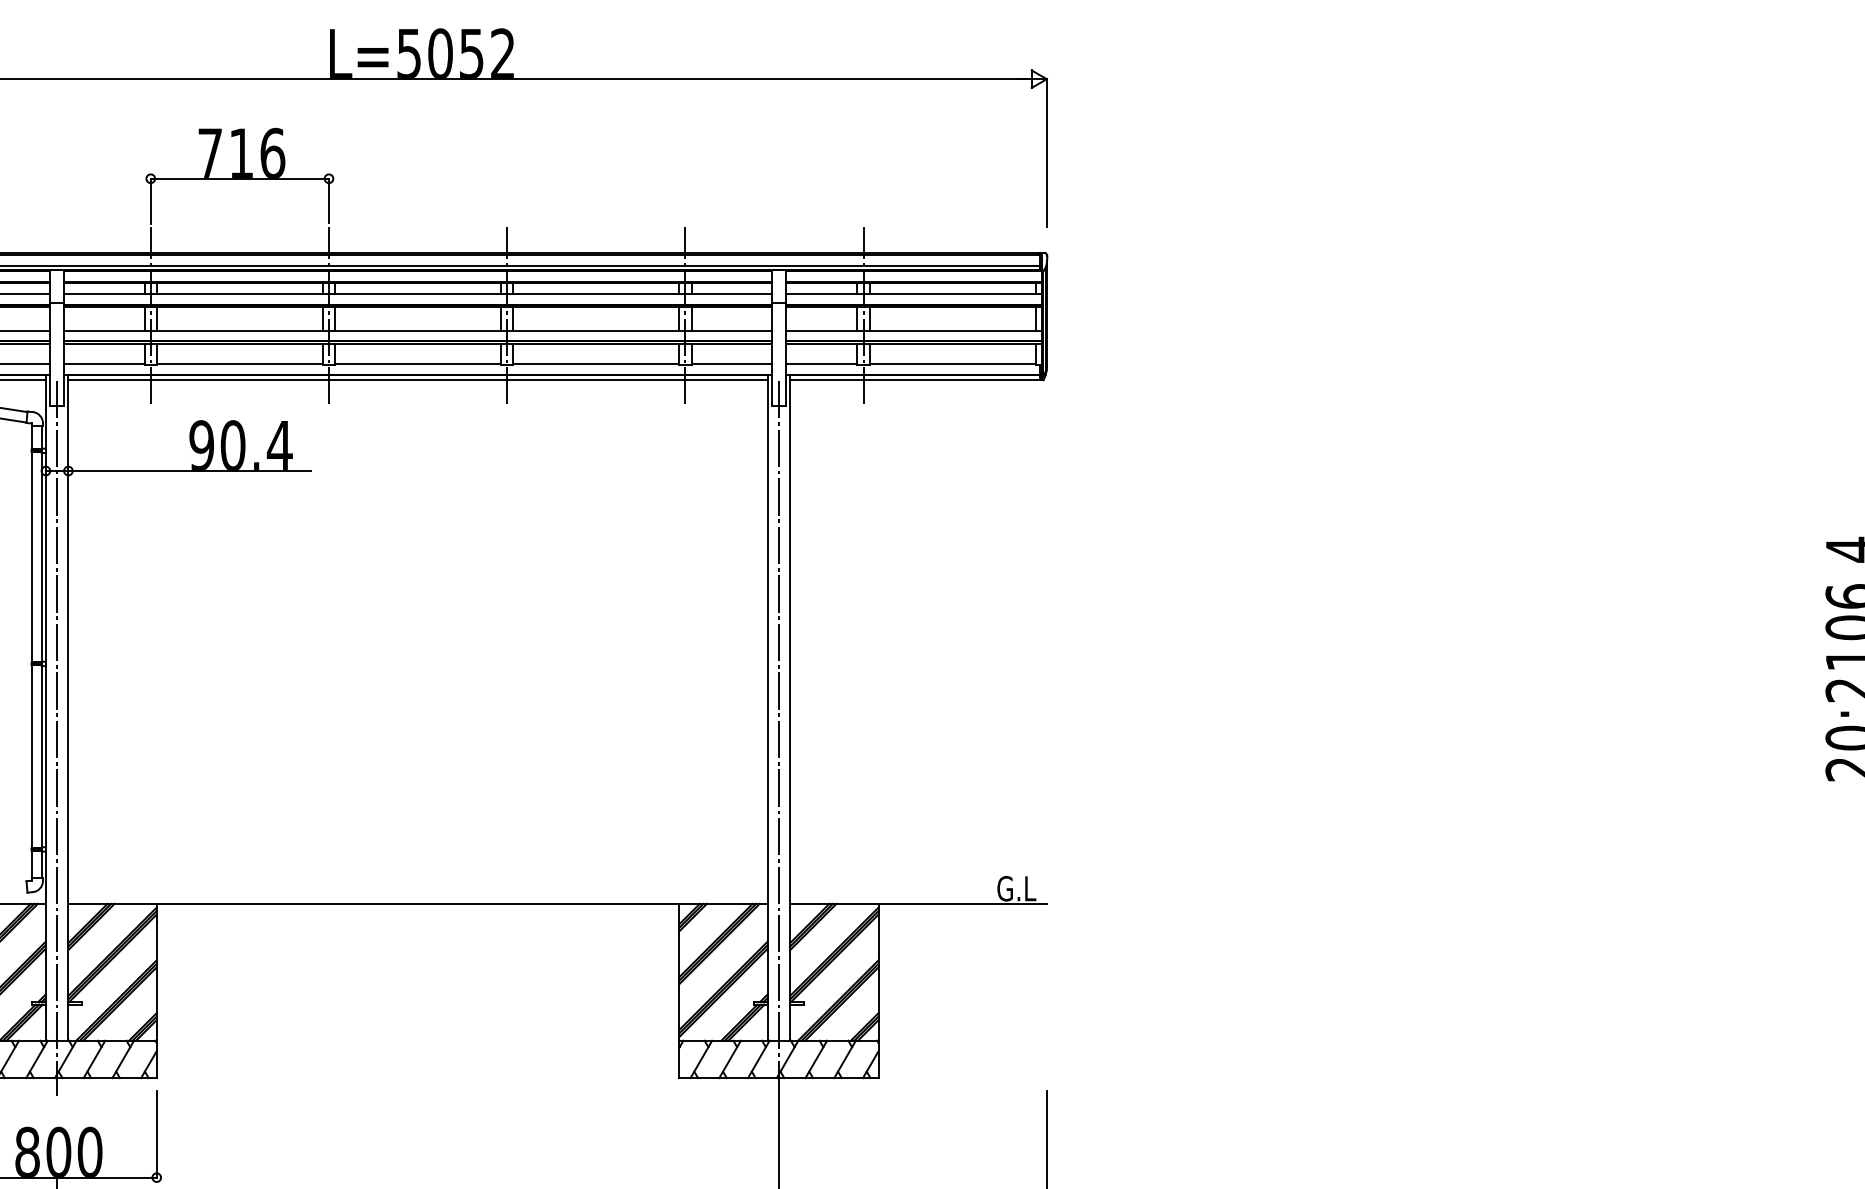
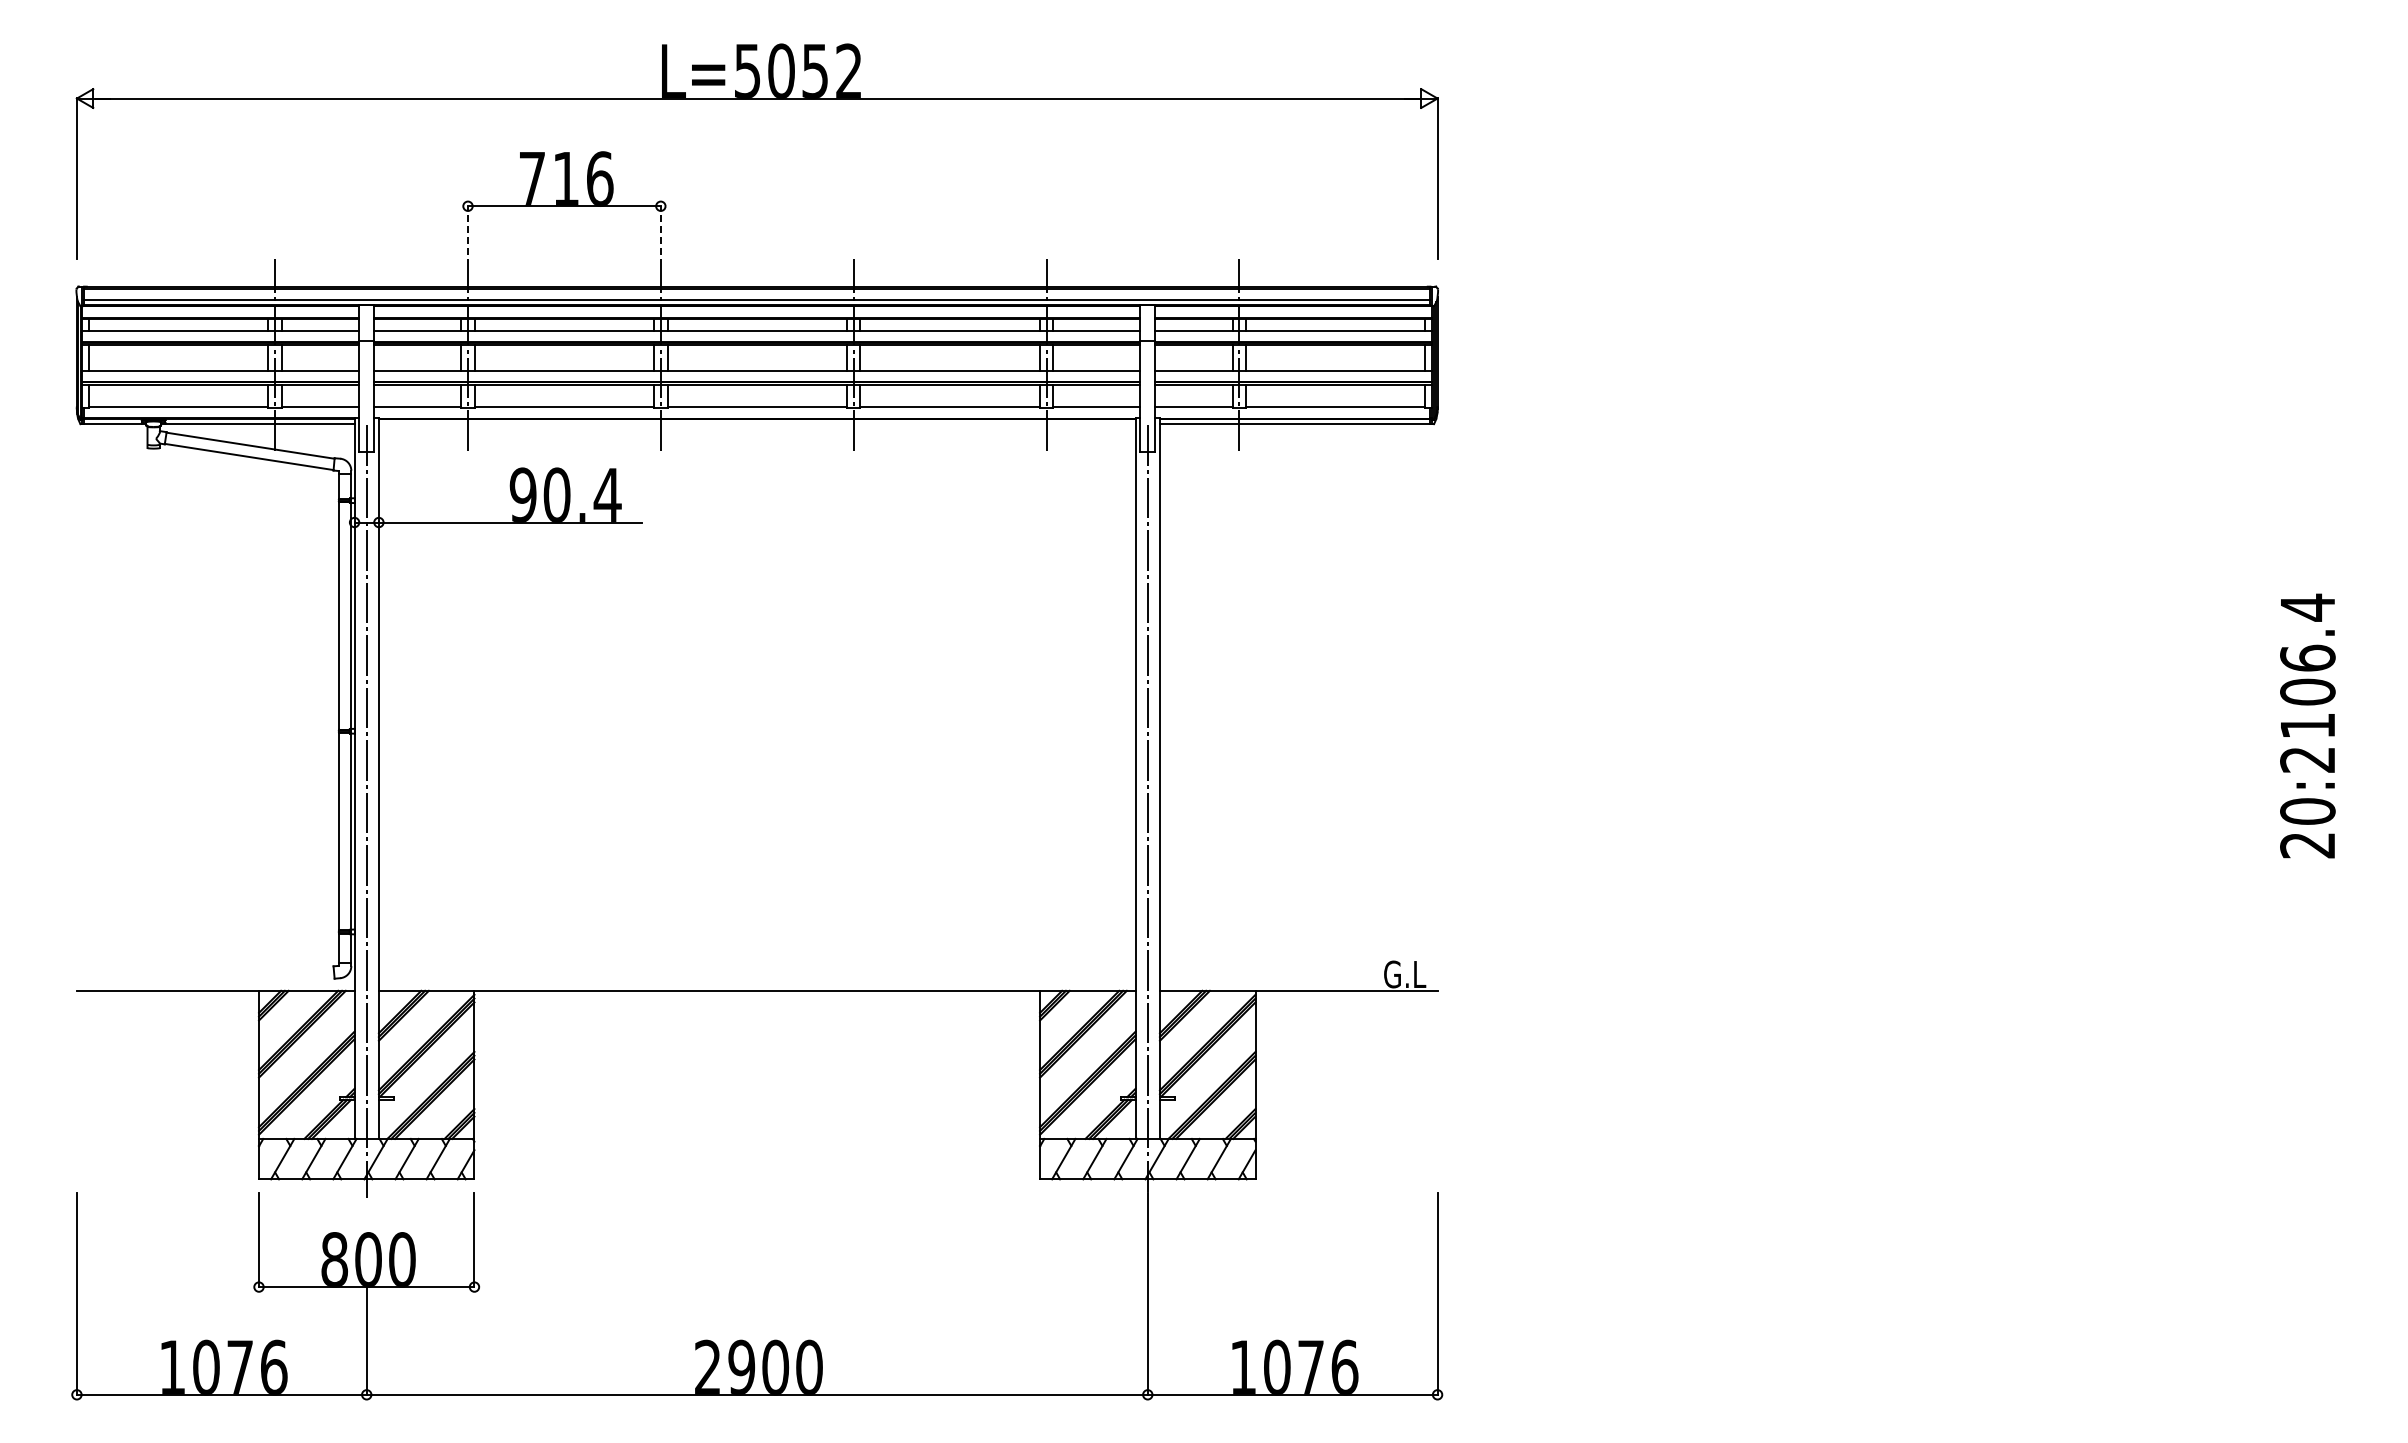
line: (328, 200) -> (660, 229), solid -> dashed
line: (151, 201) -> (468, 230), solid -> dashed
line: (417, 379) -> (756, 423), removed

